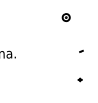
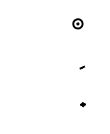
part: (65, 17) -> (76, 23), moved

